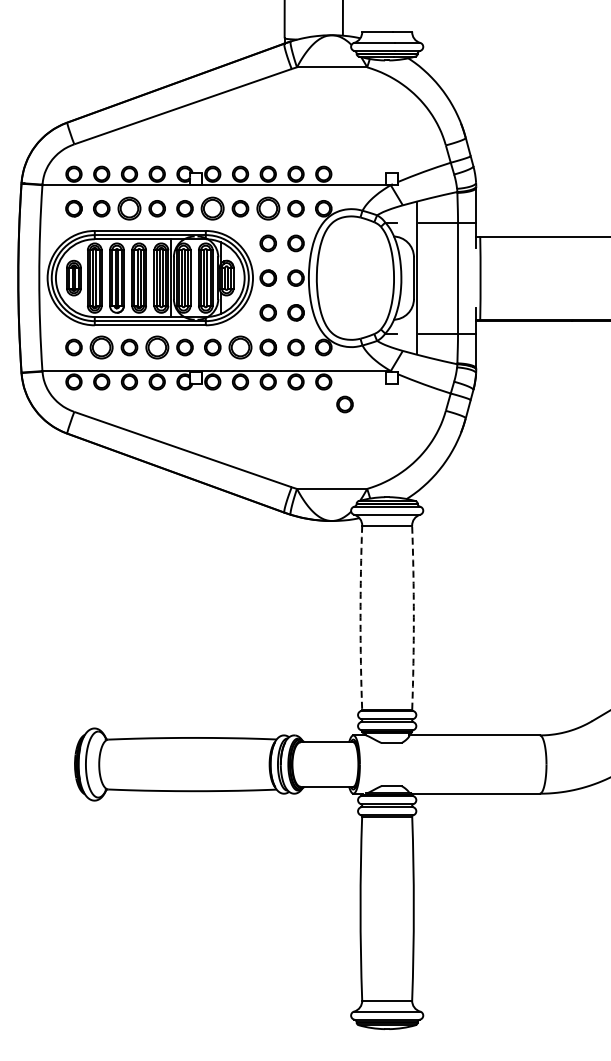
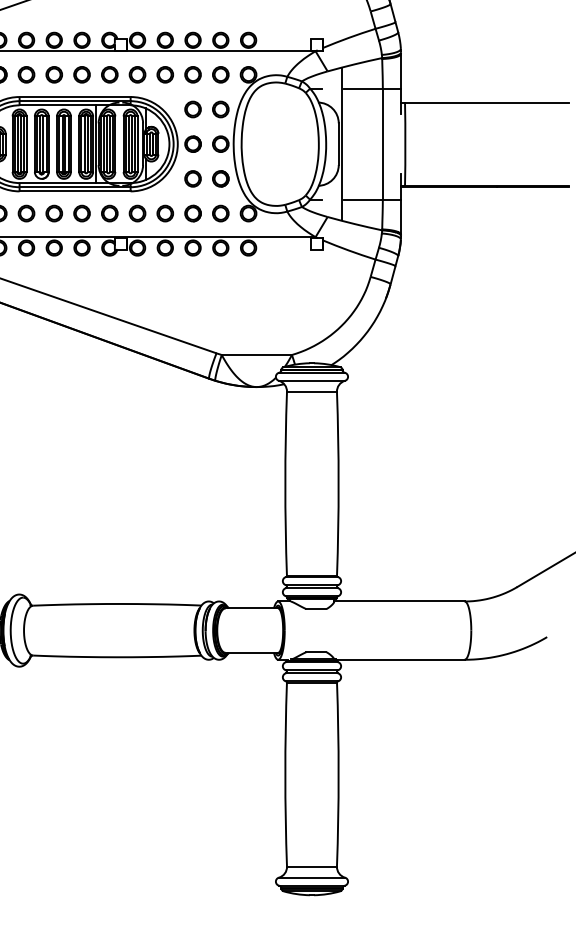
part: (129, 208) -> (54, 74), size x0.71
part: (212, 208) -> (137, 74), size x0.71
part: (267, 208) -> (192, 74), size x0.71
part: (101, 347) -> (26, 213), size x0.71
part: (156, 347) -> (81, 213), size x0.71
part: (240, 347) -> (165, 213), size x0.71
part: (344, 404) -> (269, 270), removed
arc: (360, 617) -> (285, 483), dashed -> solid
arc: (413, 617) -> (338, 483), dashed -> solid

